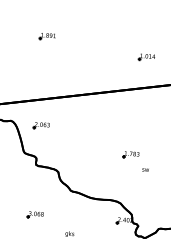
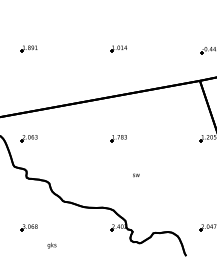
part: (146, 56) -> (118, 48), moved
part: (130, 155) -> (118, 138), moved
text: (69, 234) -> (51, 245), moved

